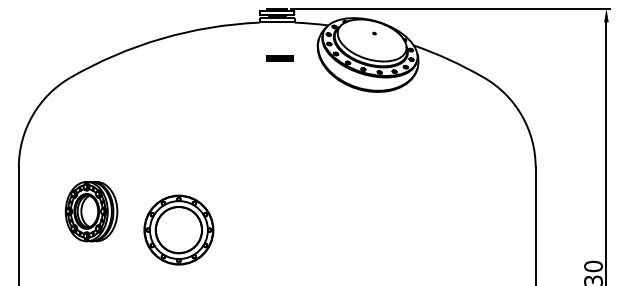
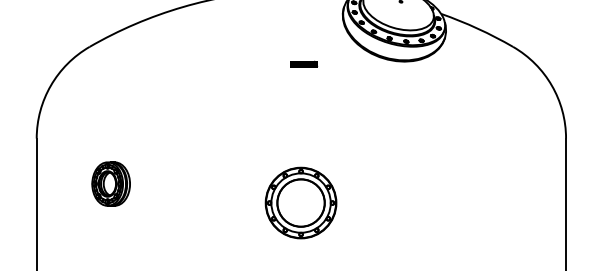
part: (279, 58) -> (303, 64), moved
part: (91, 211) -> (111, 184), size x0.71
part: (178, 229) -> (300, 202), moved

